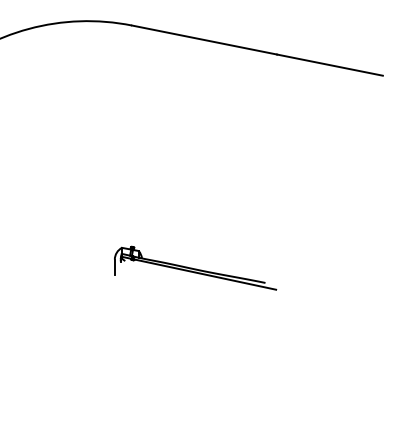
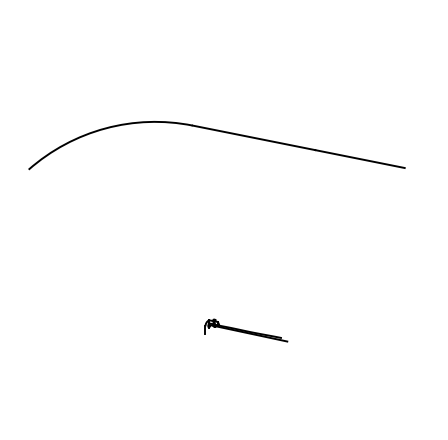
part: (195, 267) -> (246, 330), size x0.6

